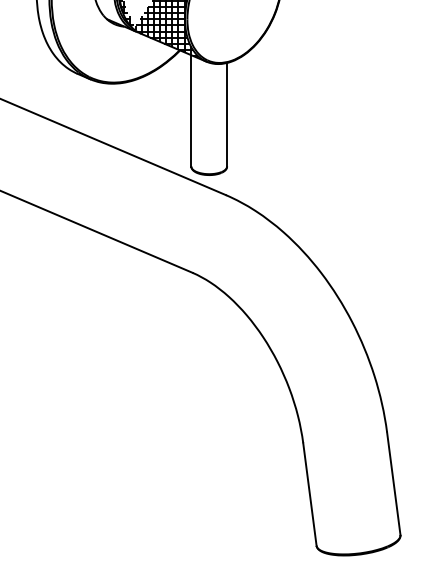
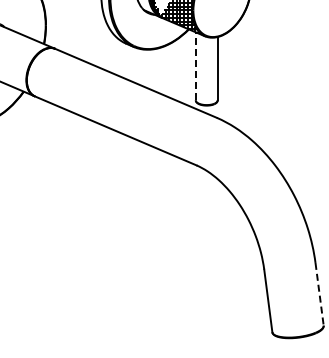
line: (190, 109) -> (195, 65), solid -> dashed
line: (393, 483) -> (319, 294), solid -> dashed

